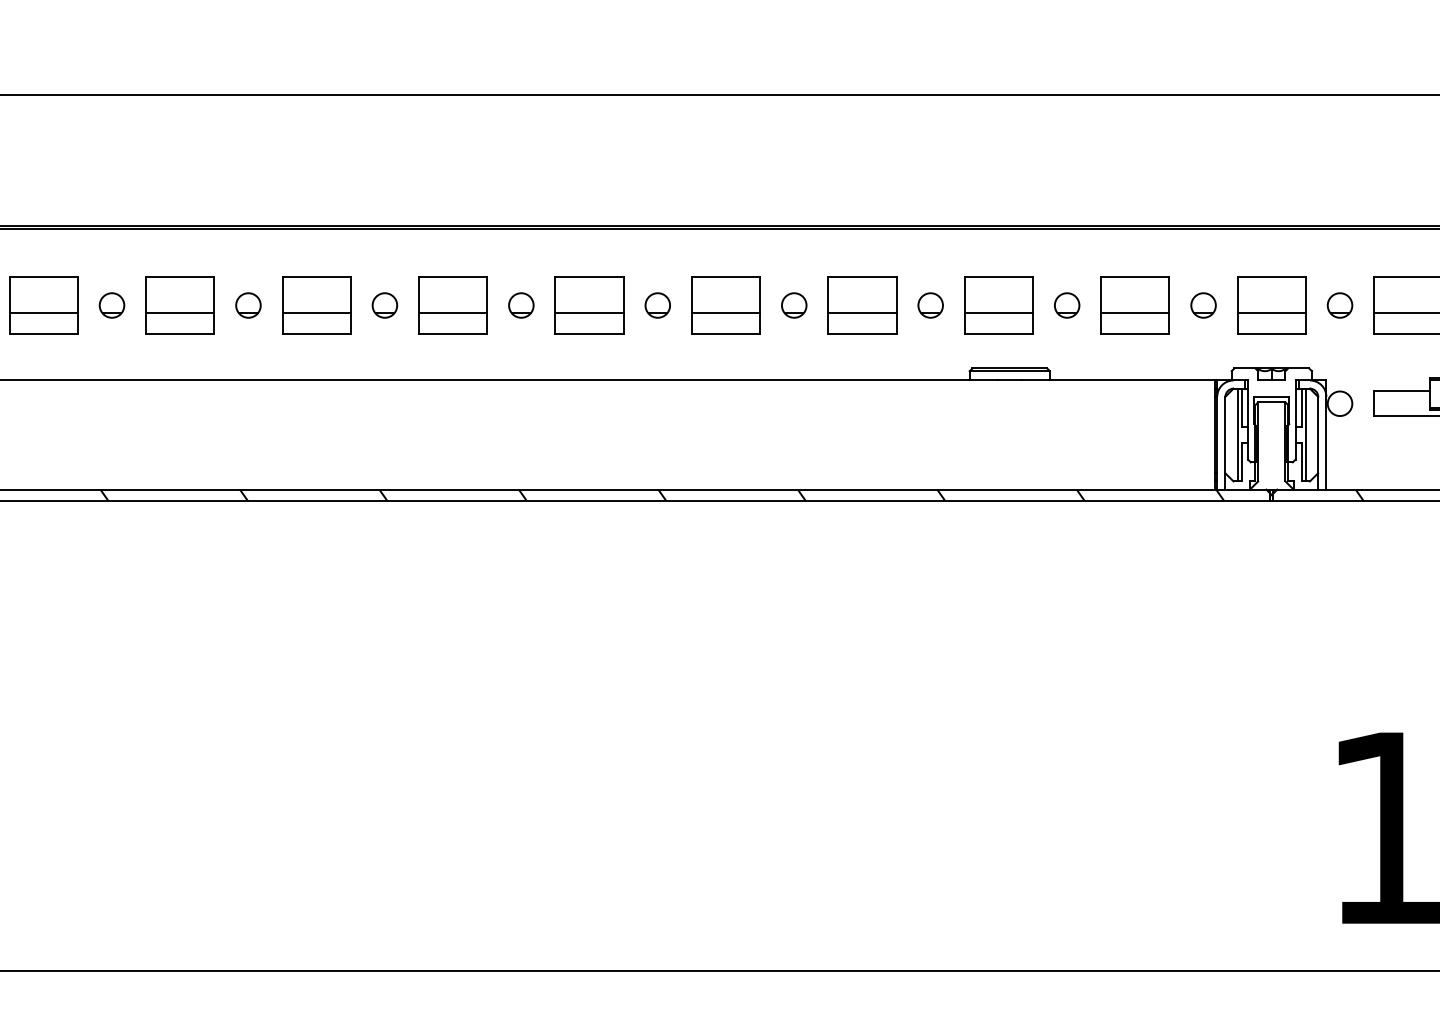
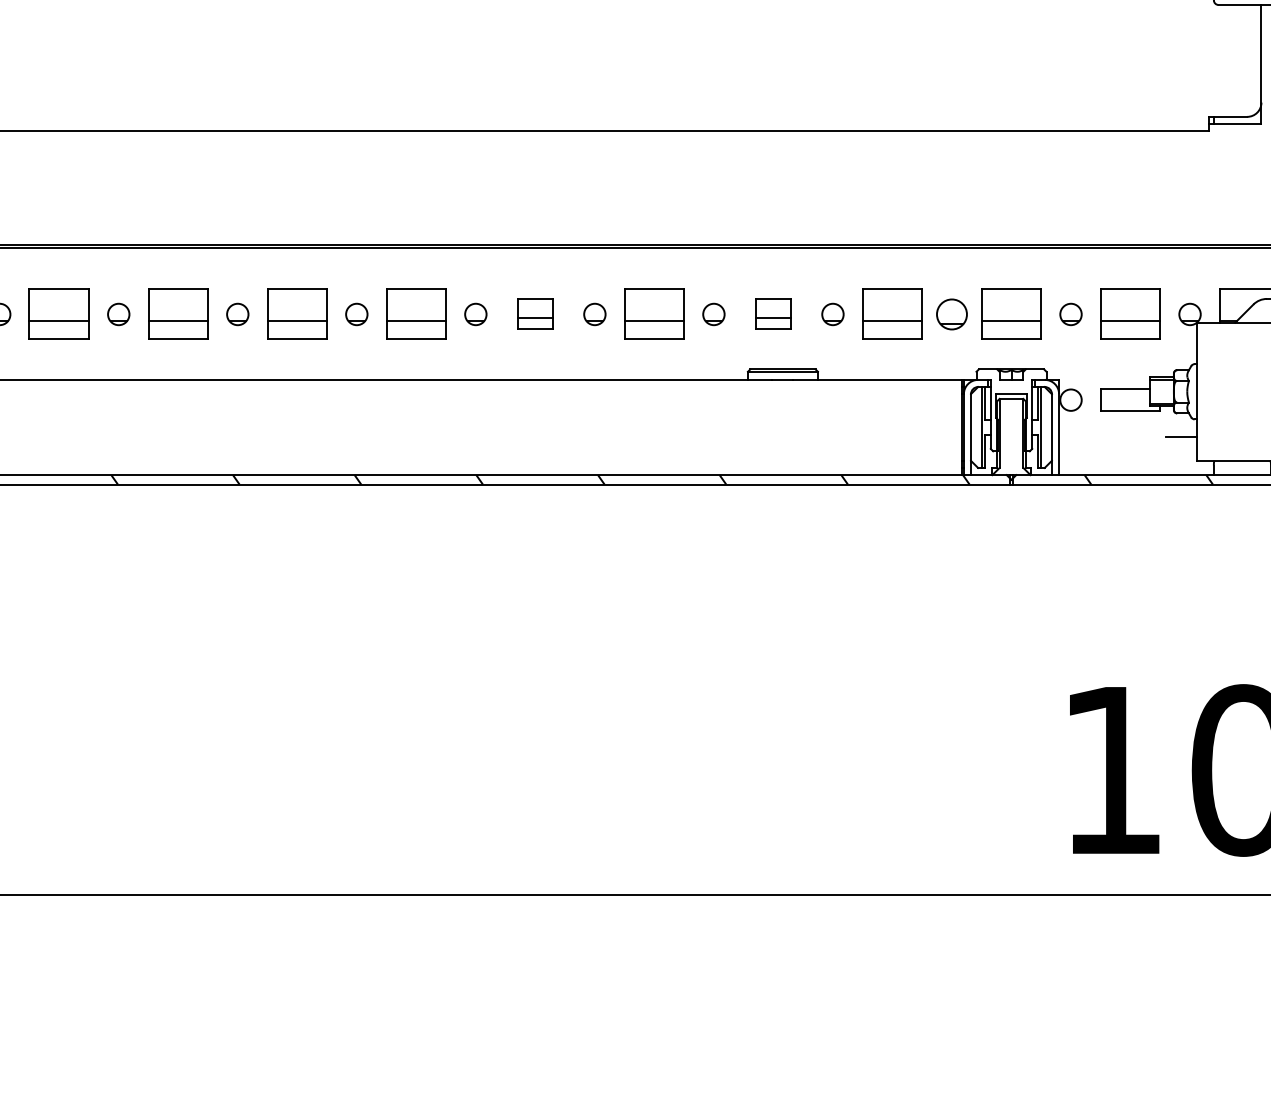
part: (726, 304) -> (535, 313), size x0.6
part: (998, 304) -> (773, 313), size x0.6
part: (1203, 305) -> (951, 314), size x1.4

